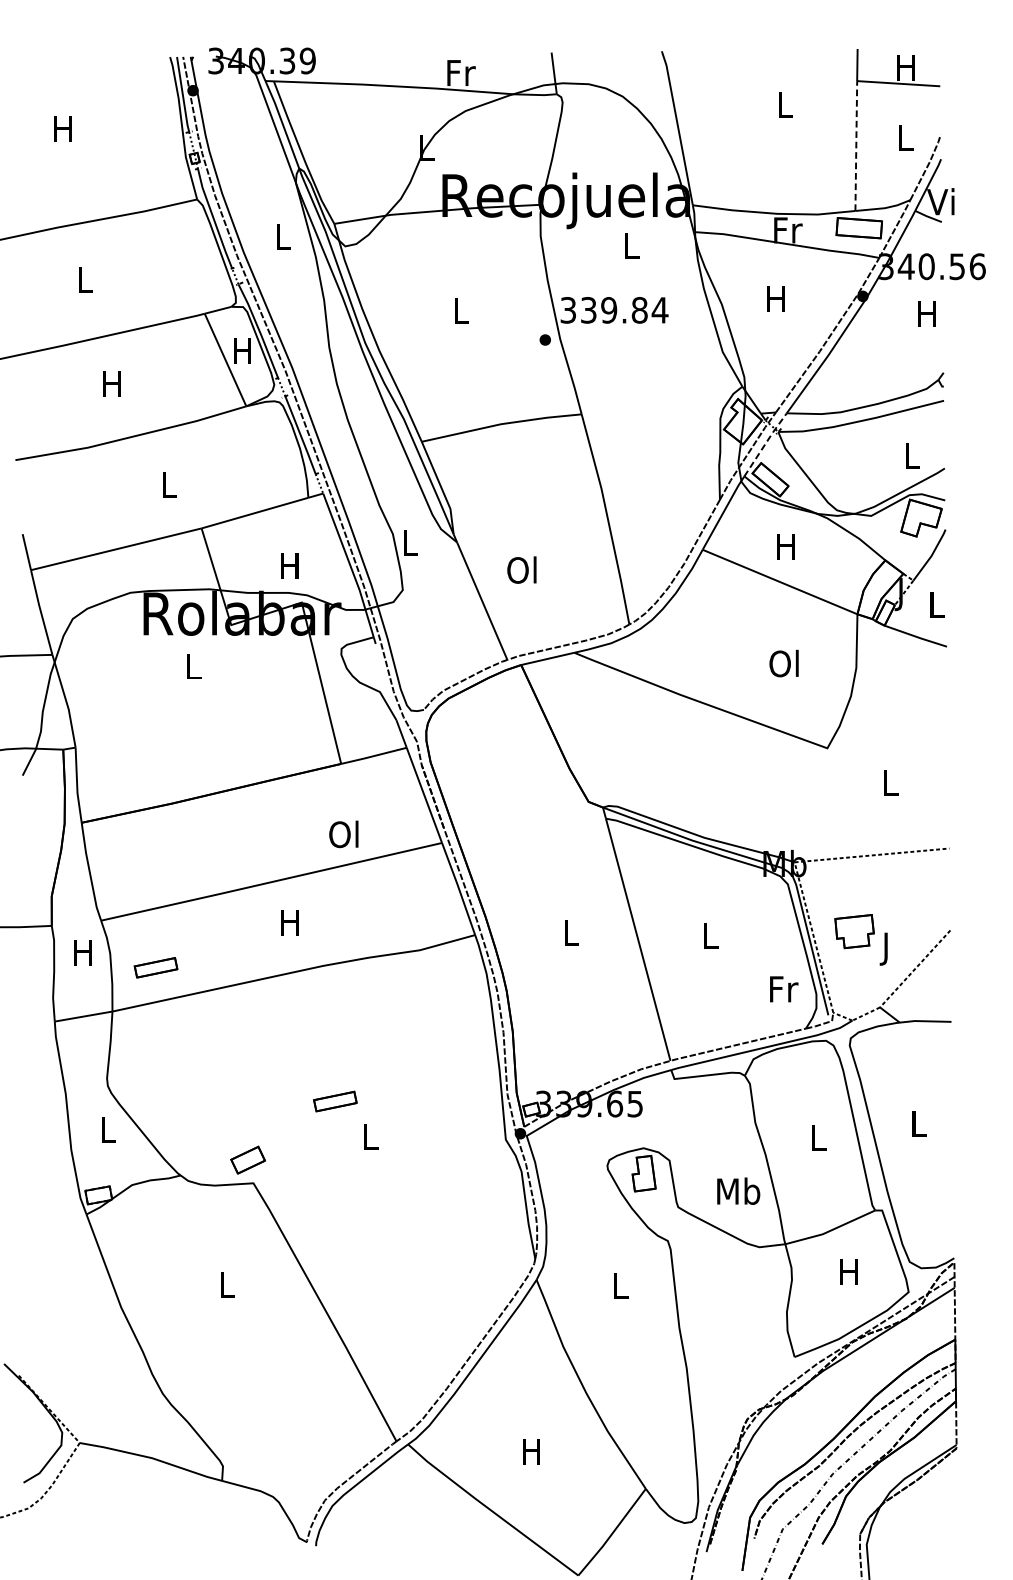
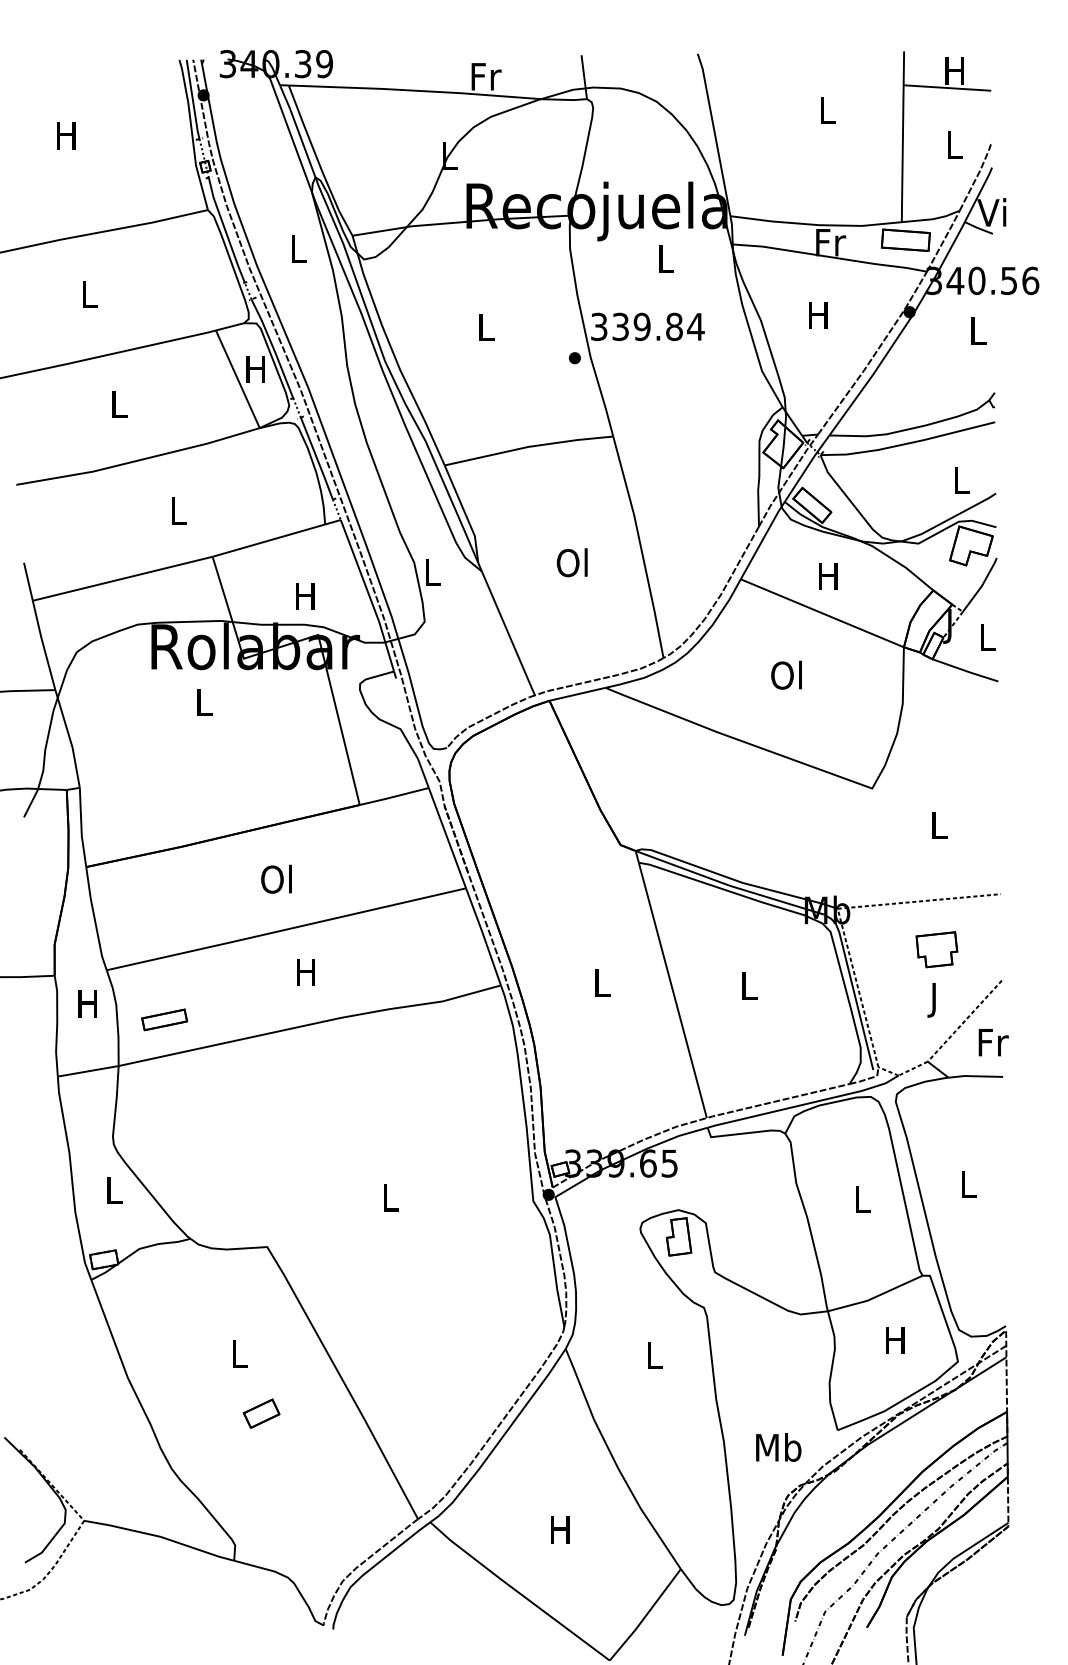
line: (856, 145) -> (902, 153), dashed -> solid
text: (927, 313) -> (977, 330), H -> L
text: (112, 383) -> (118, 404), H -> L
line: (765, 443) -> (806, 467), dashed -> solid
text: (521, 569) -> (571, 562), moved
text: (783, 662) -> (786, 674), moved
text: (343, 833) -> (276, 878), moved
part: (854, 931) -> (936, 949), moved
text: (783, 989) -> (993, 1042), moved
part: (335, 1101) -> (353, 1160), removed
part: (247, 1159) -> (261, 1413), moved
text: (738, 1191) -> (778, 1447), moved

